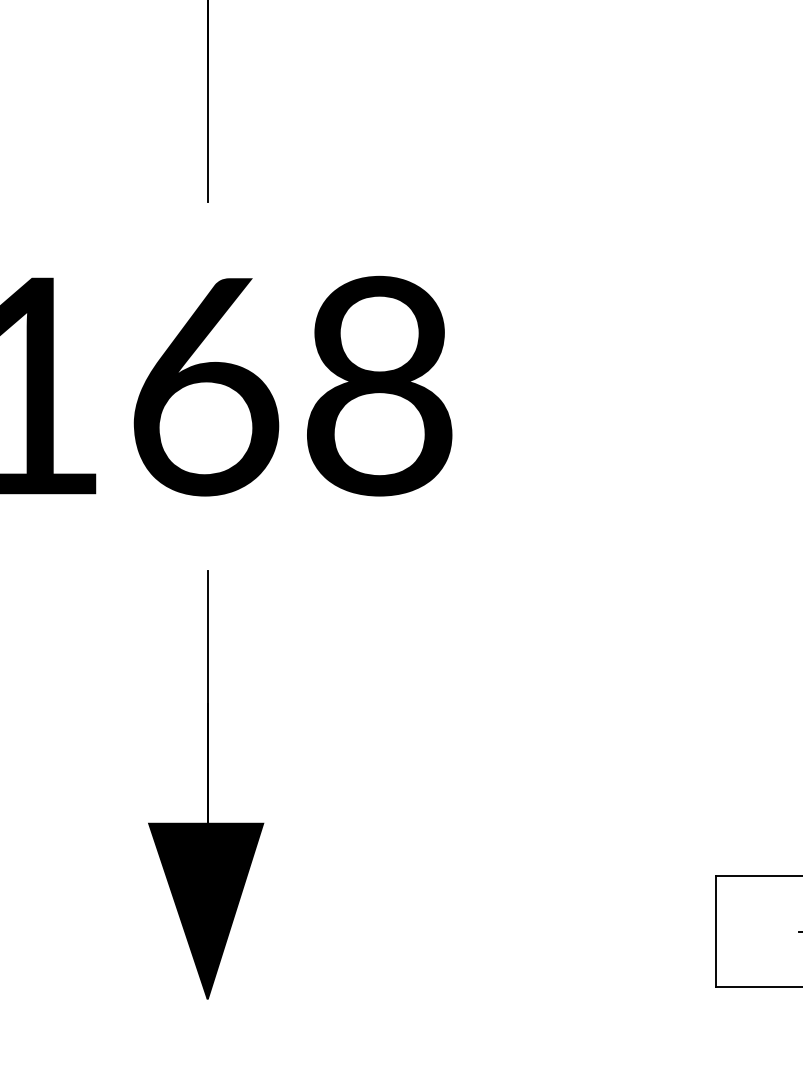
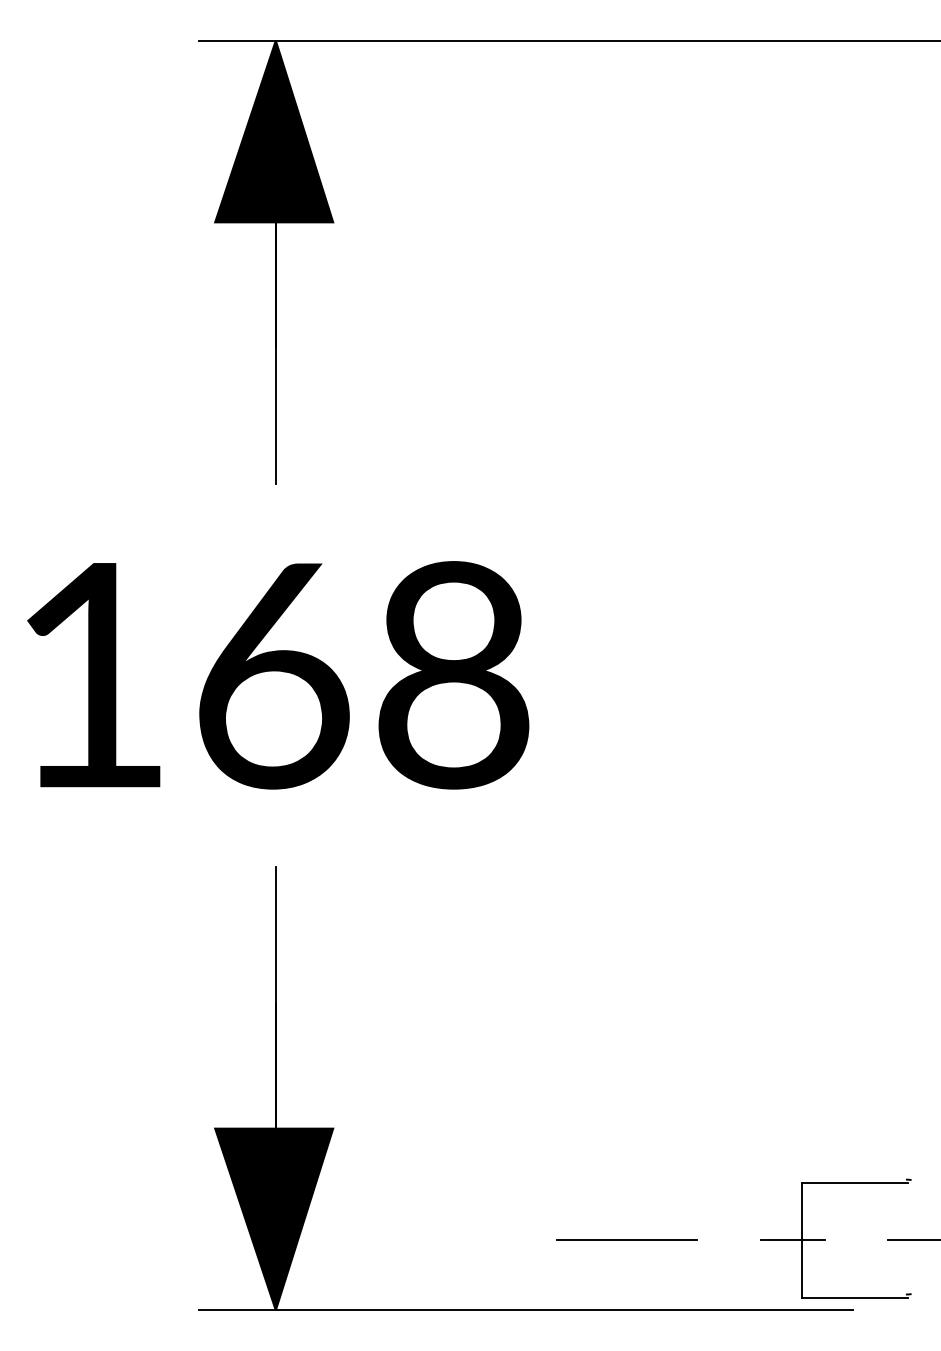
line: (546, 931) -> (626, 1240), added
line: (706, 931) -> (792, 1240), added
line: (449, 999) -> (526, 1310), added

